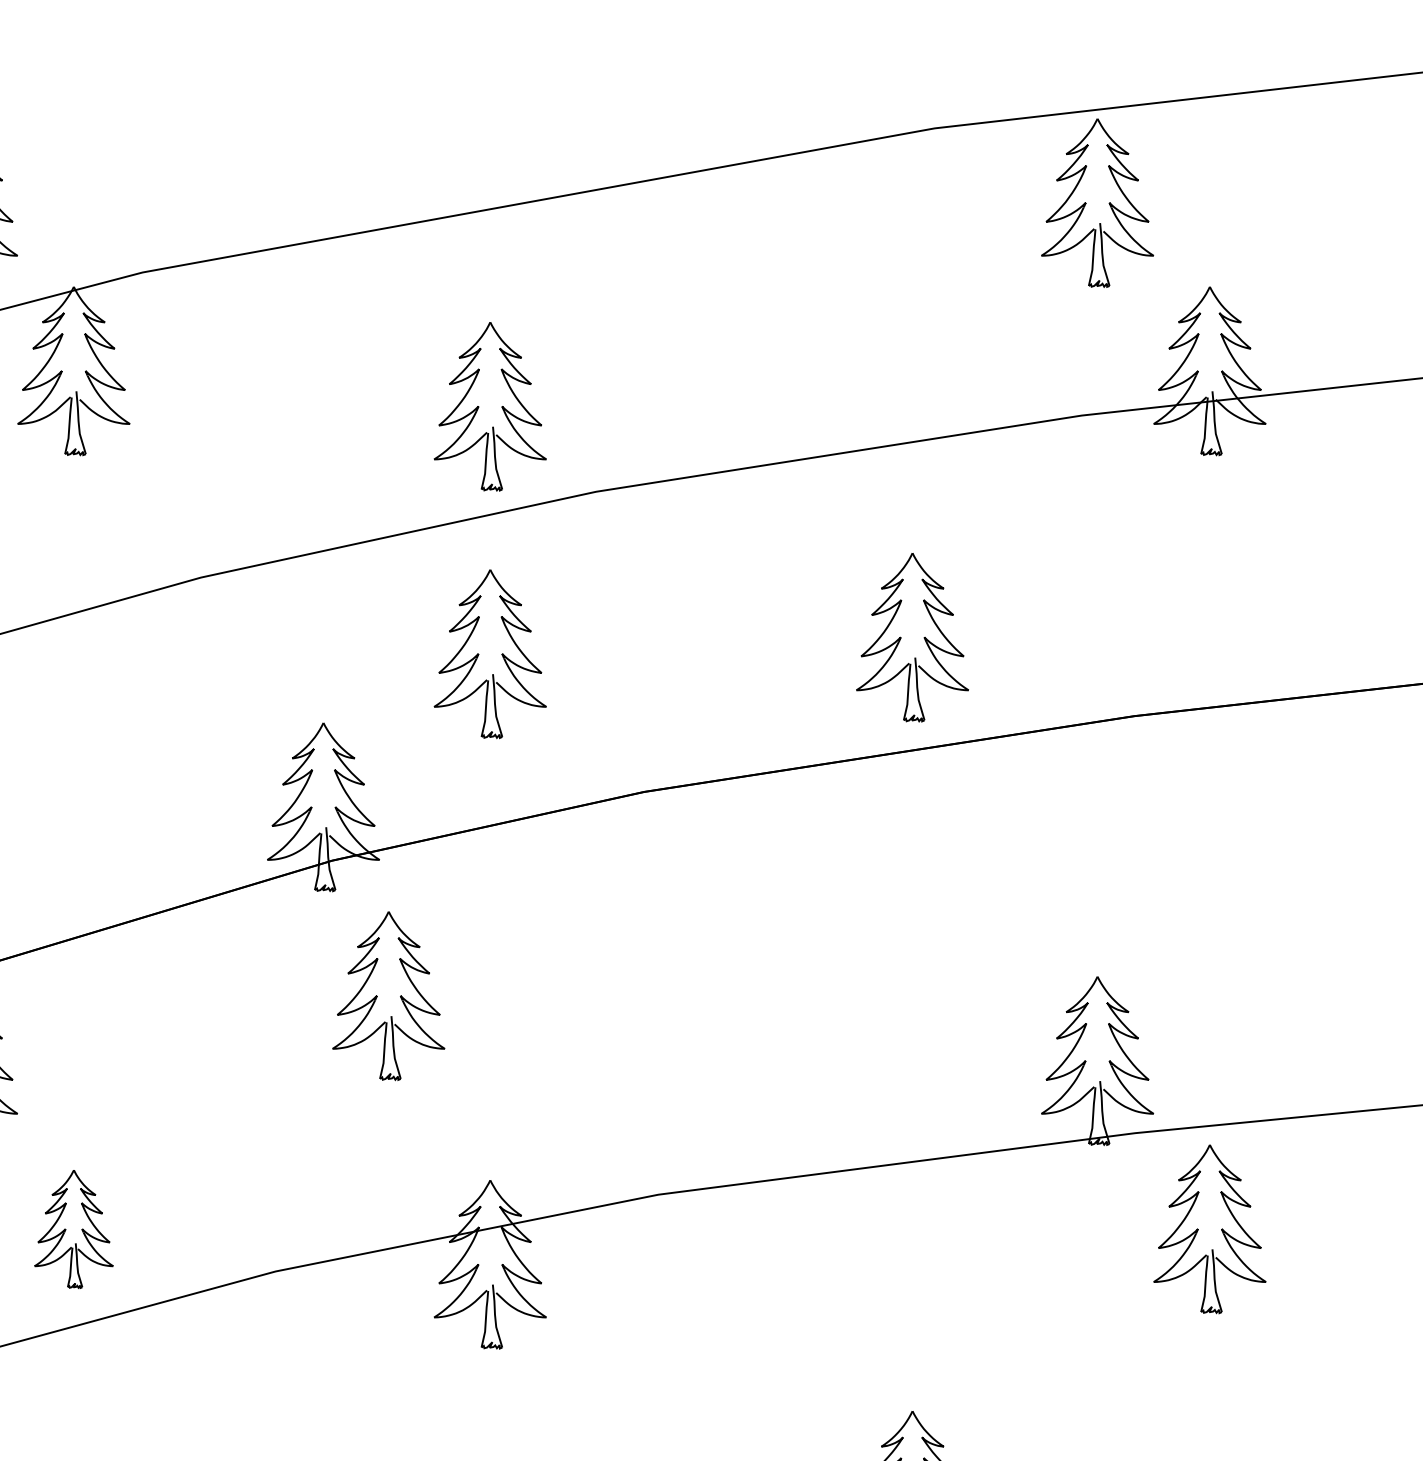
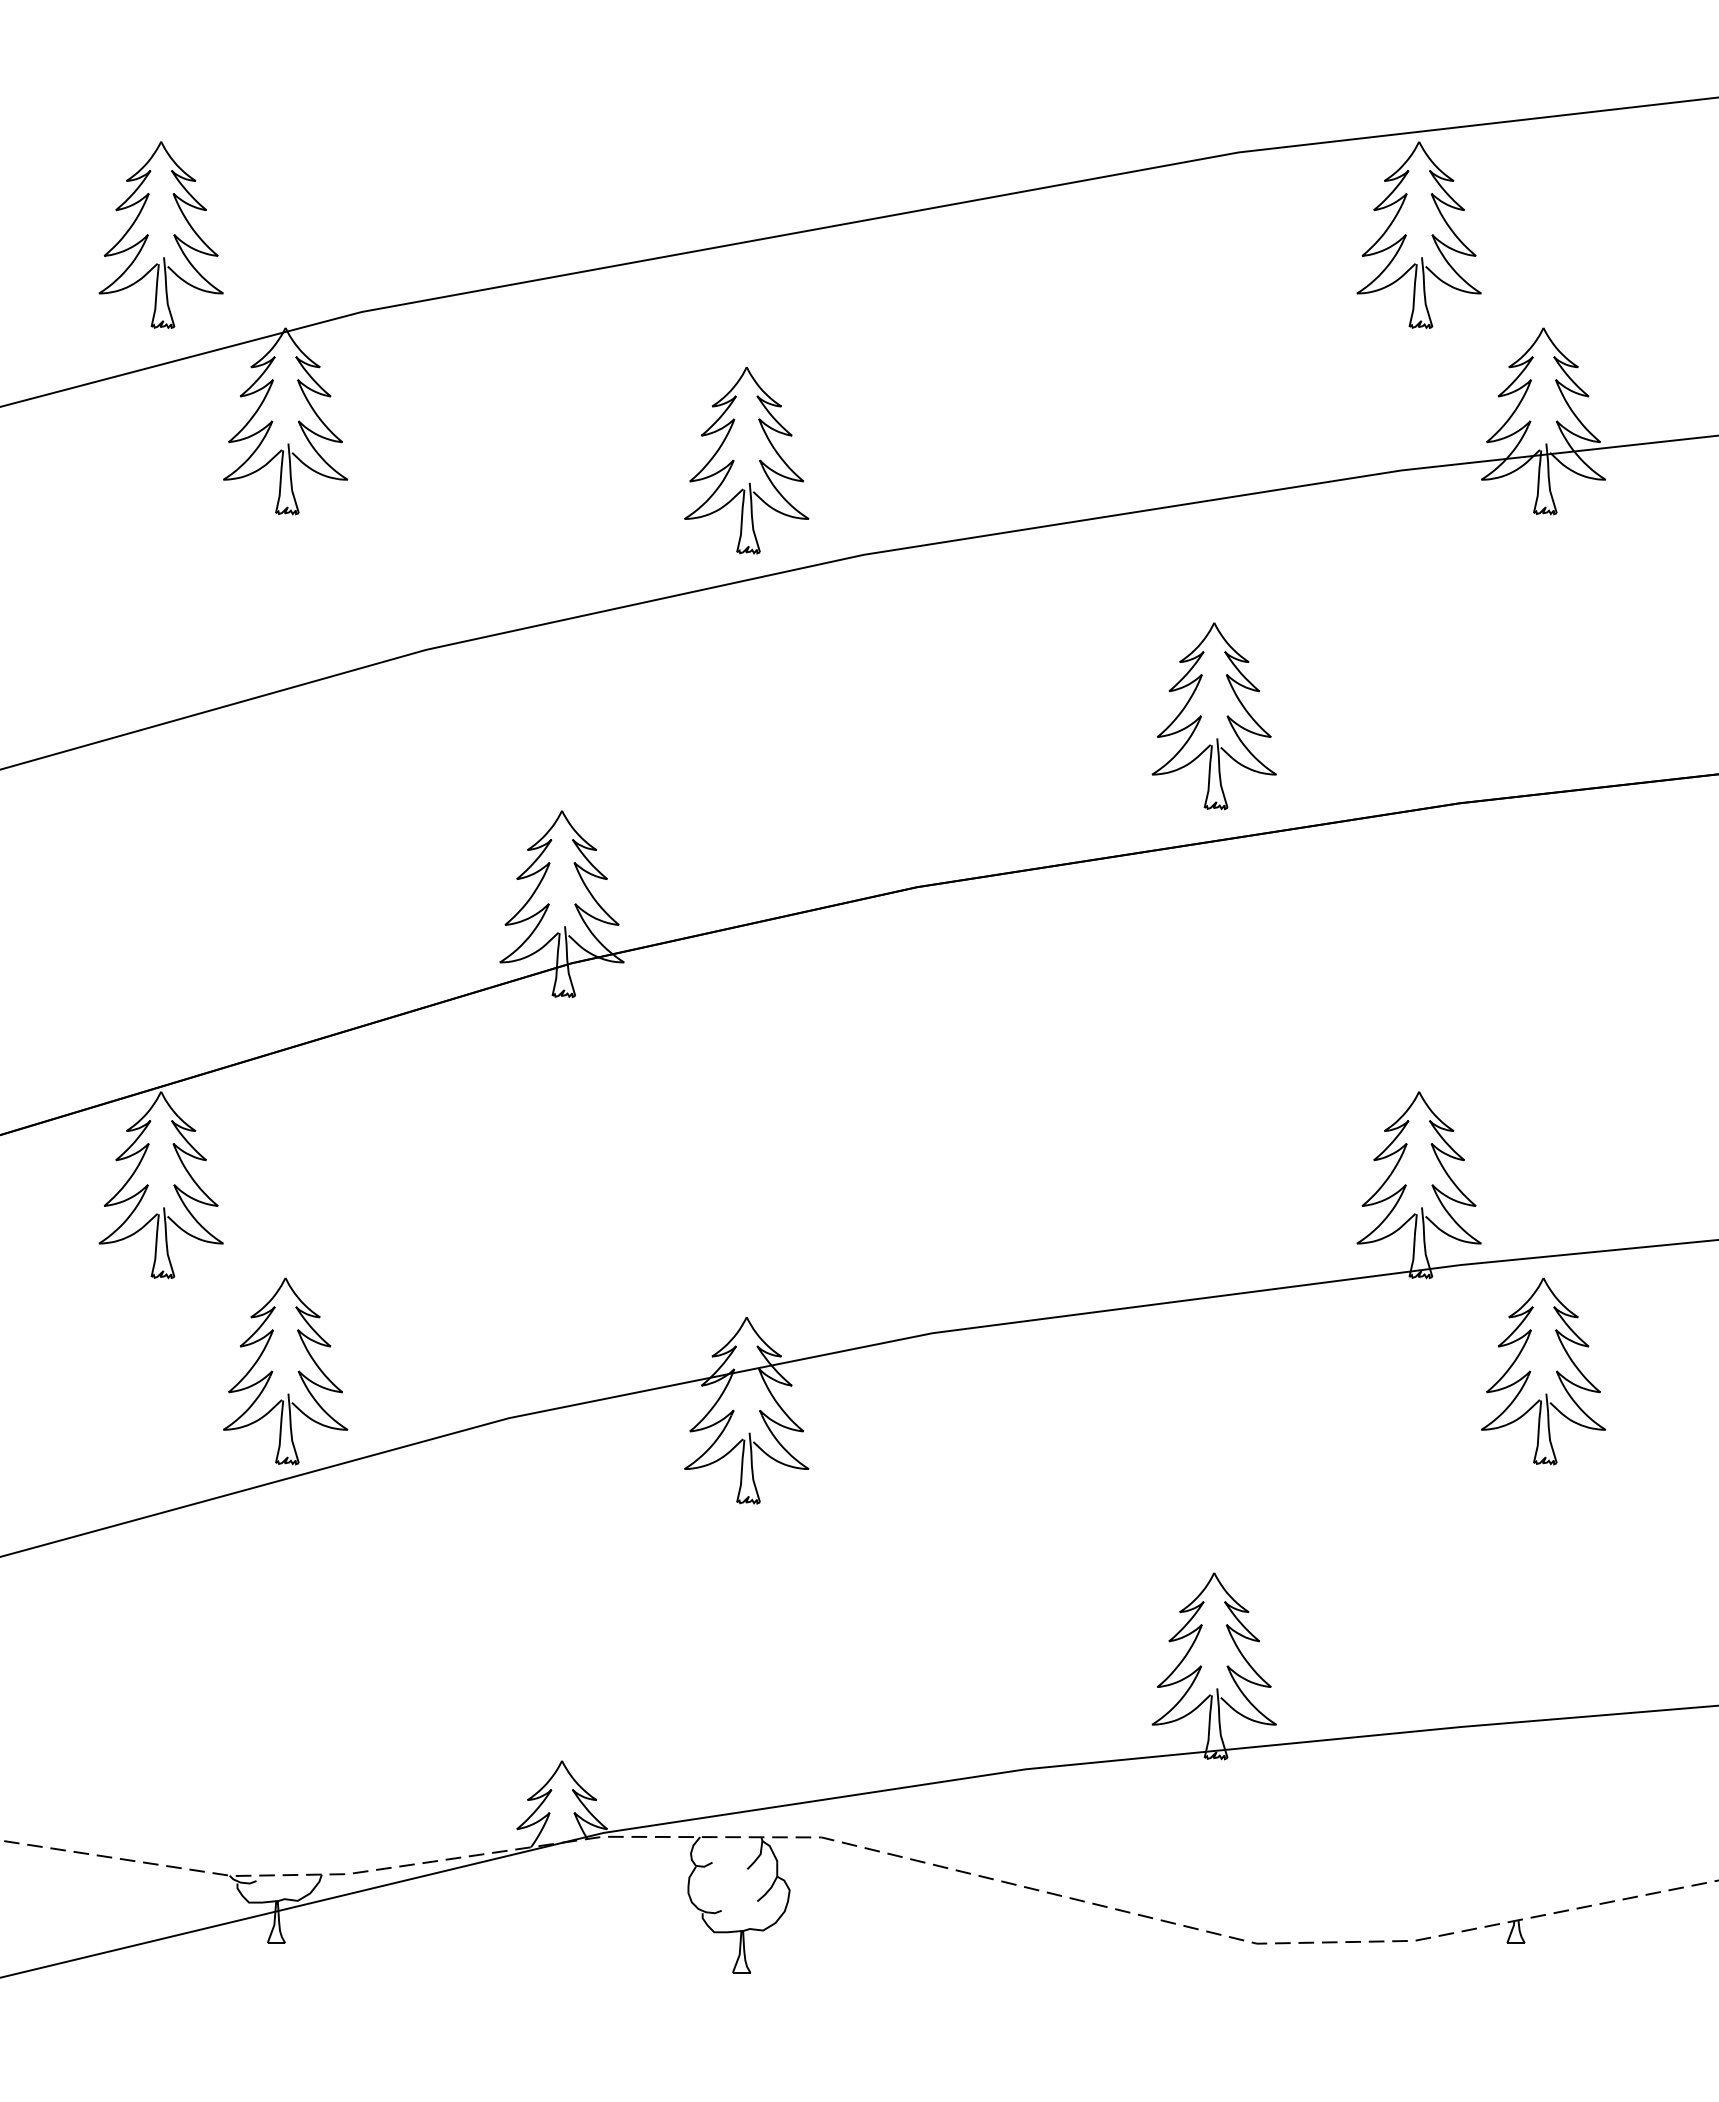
part: (479, 654) -> (734, 734), removed
part: (388, 996) -> (633, 1113), removed
part: (73, 1229) -> (285, 1371), size x1.43

